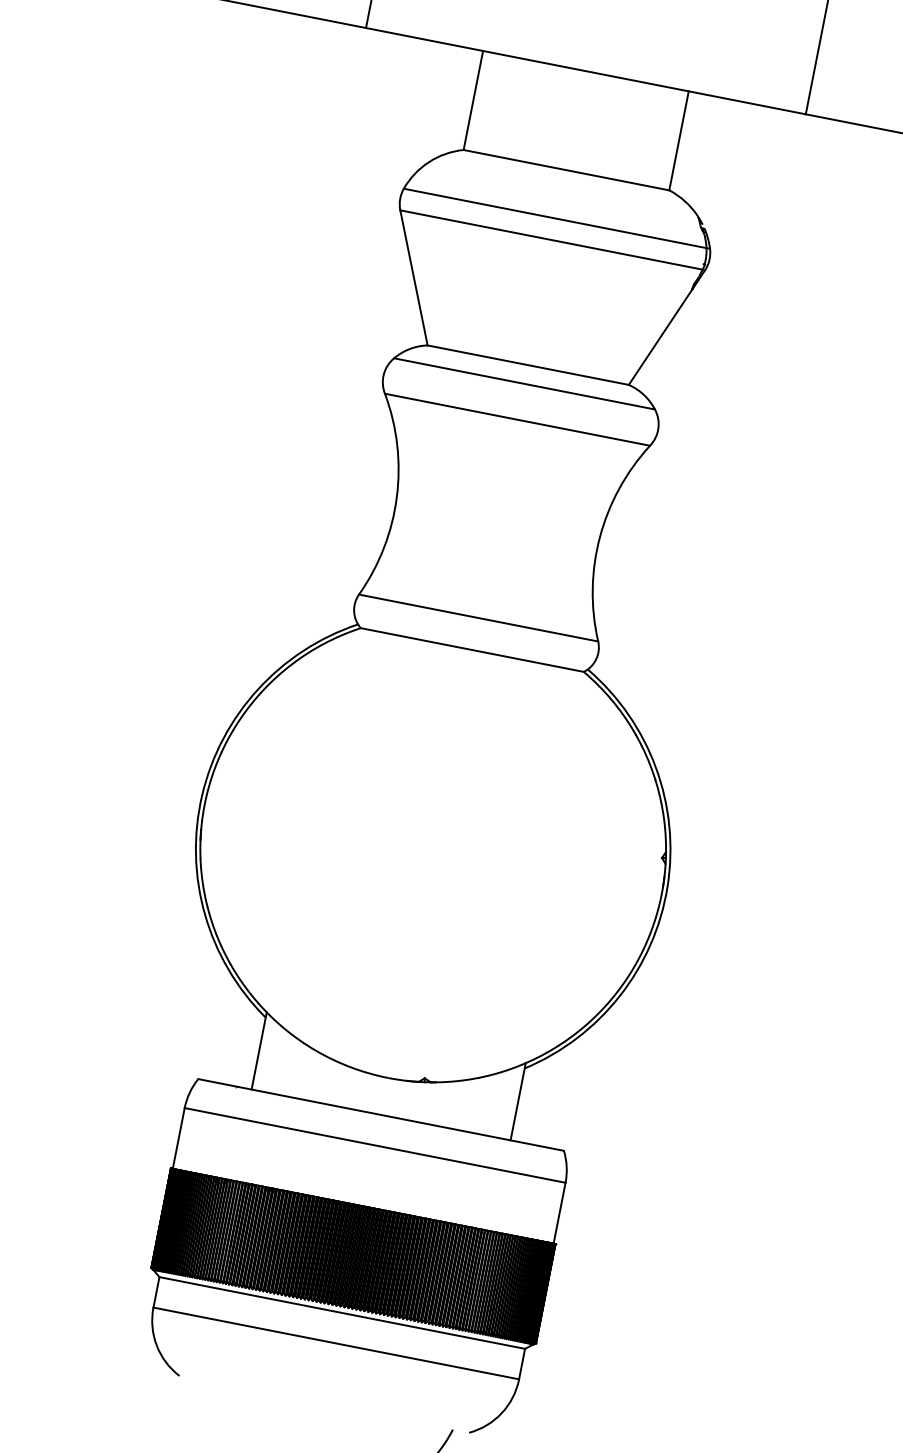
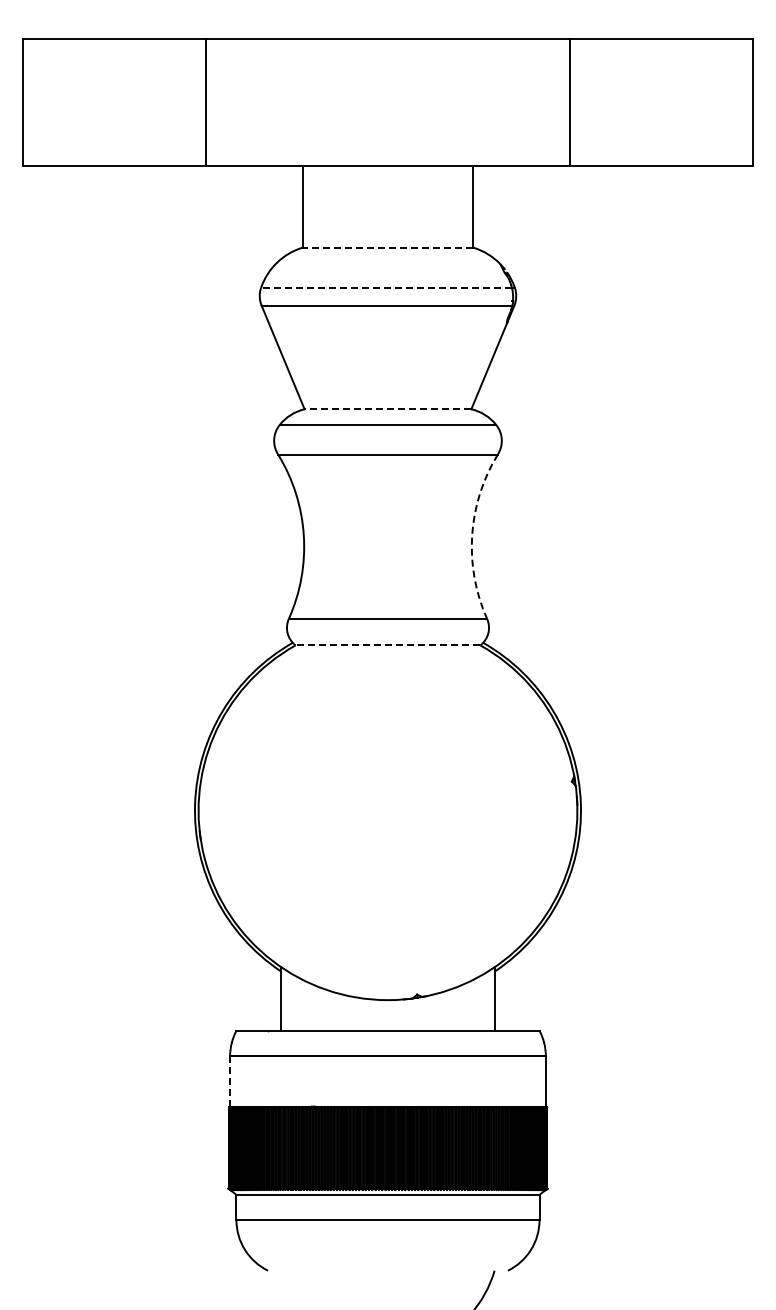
line: (565, 169) -> (387, 247), solid -> dashed
line: (555, 217) -> (386, 287), solid -> dashed
line: (527, 365) -> (387, 409), solid -> dashed
arc: (600, 537) -> (472, 535), solid -> dashed
line: (471, 650) -> (387, 645), solid -> dashed
line: (179, 1138) -> (230, 1081), solid -> dashed

